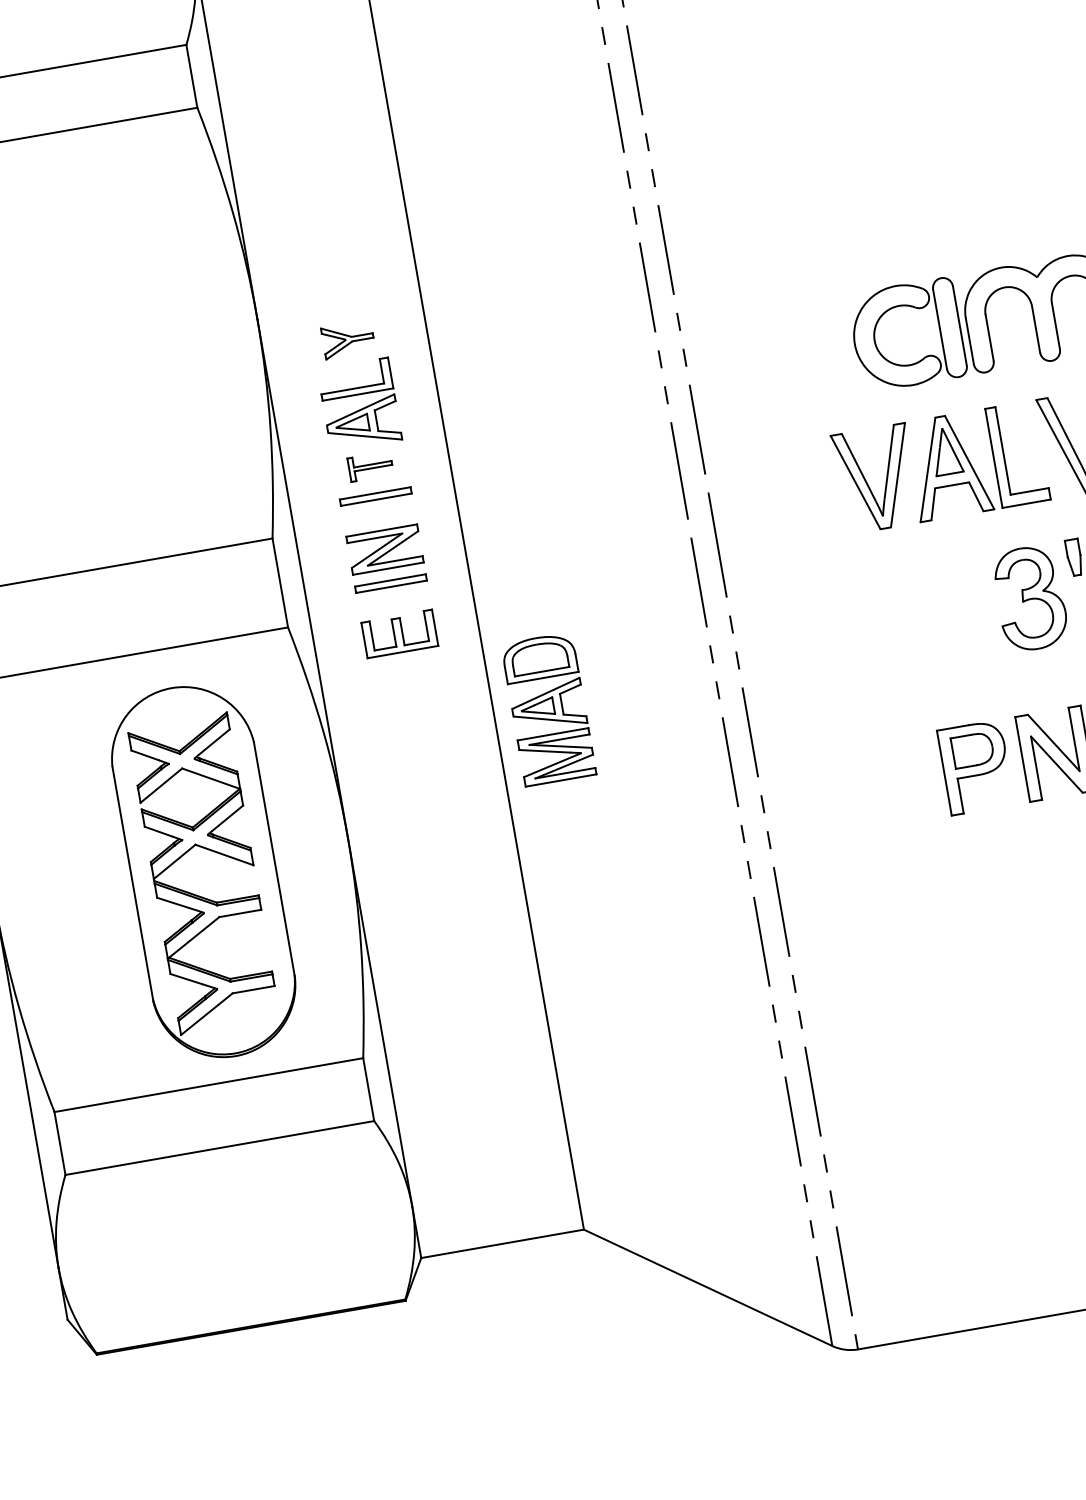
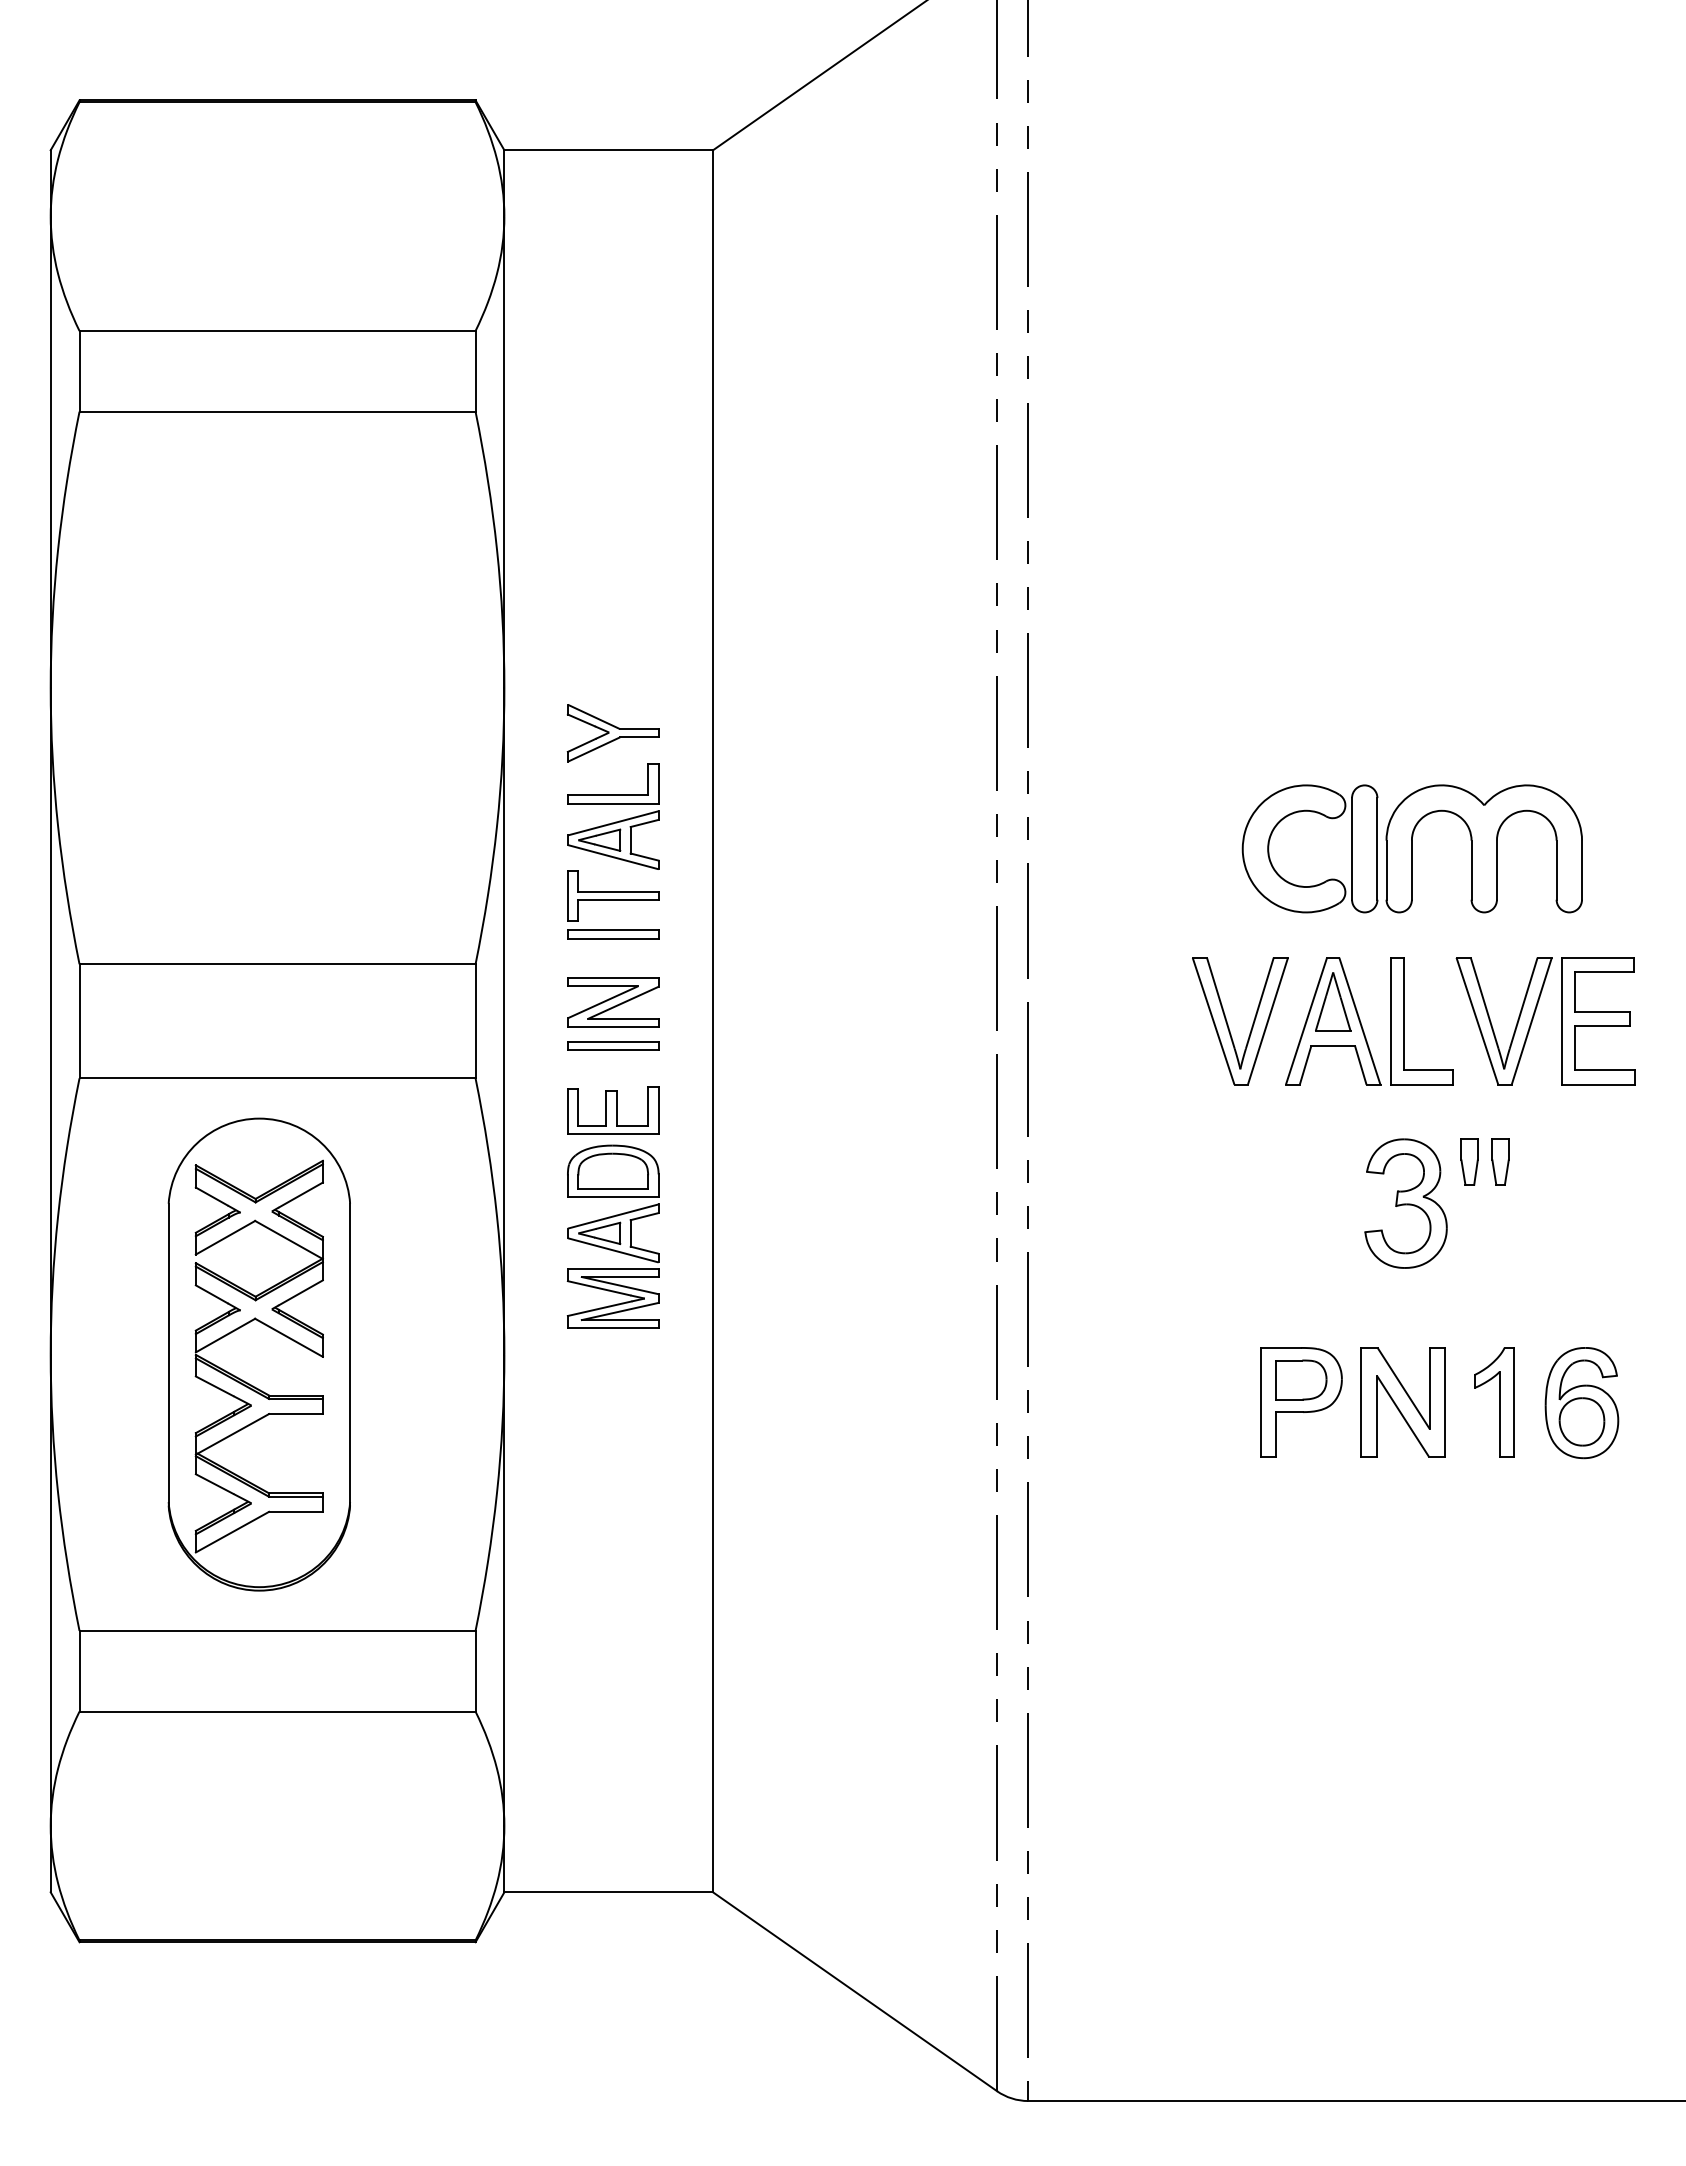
part: (347, 340) -> (612, 733), size x1.43
part: (370, 466) -> (613, 895), size x1.67
part: (548, 709) -> (612, 1236), moved
part: (202, 872) -> (258, 1354), moved

